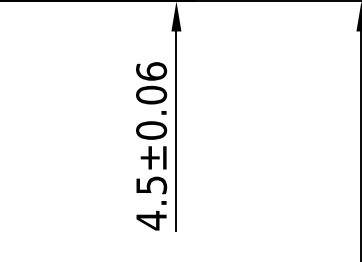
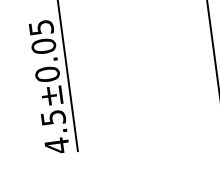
text: (151, 71) -> (41, 27), 4.5±0.06 -> 4.5±0.05

